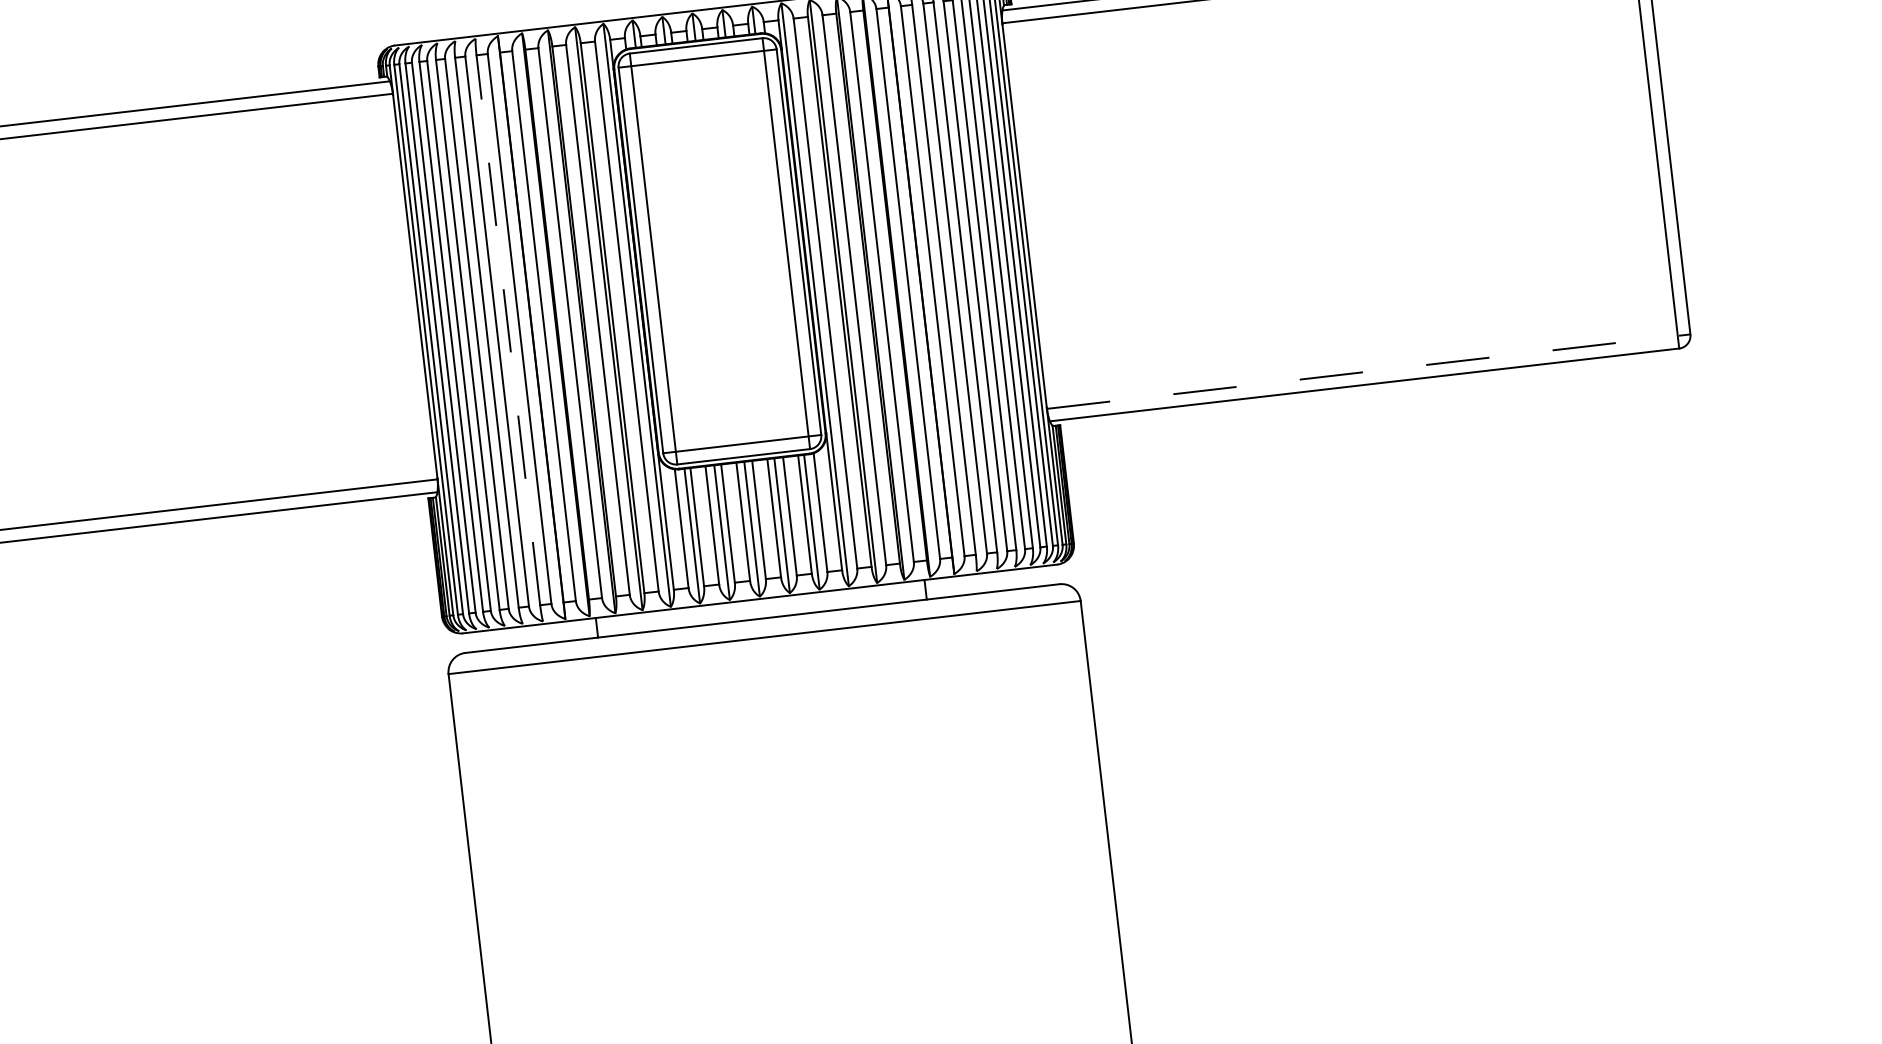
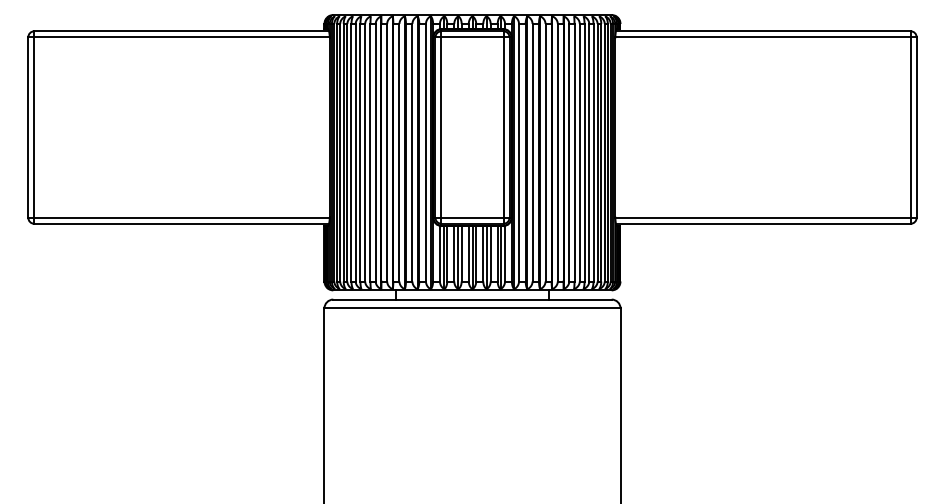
line: (508, 329) -> (370, 152), dashed -> solid
line: (1367, 370) -> (765, 217), dashed -> solid

